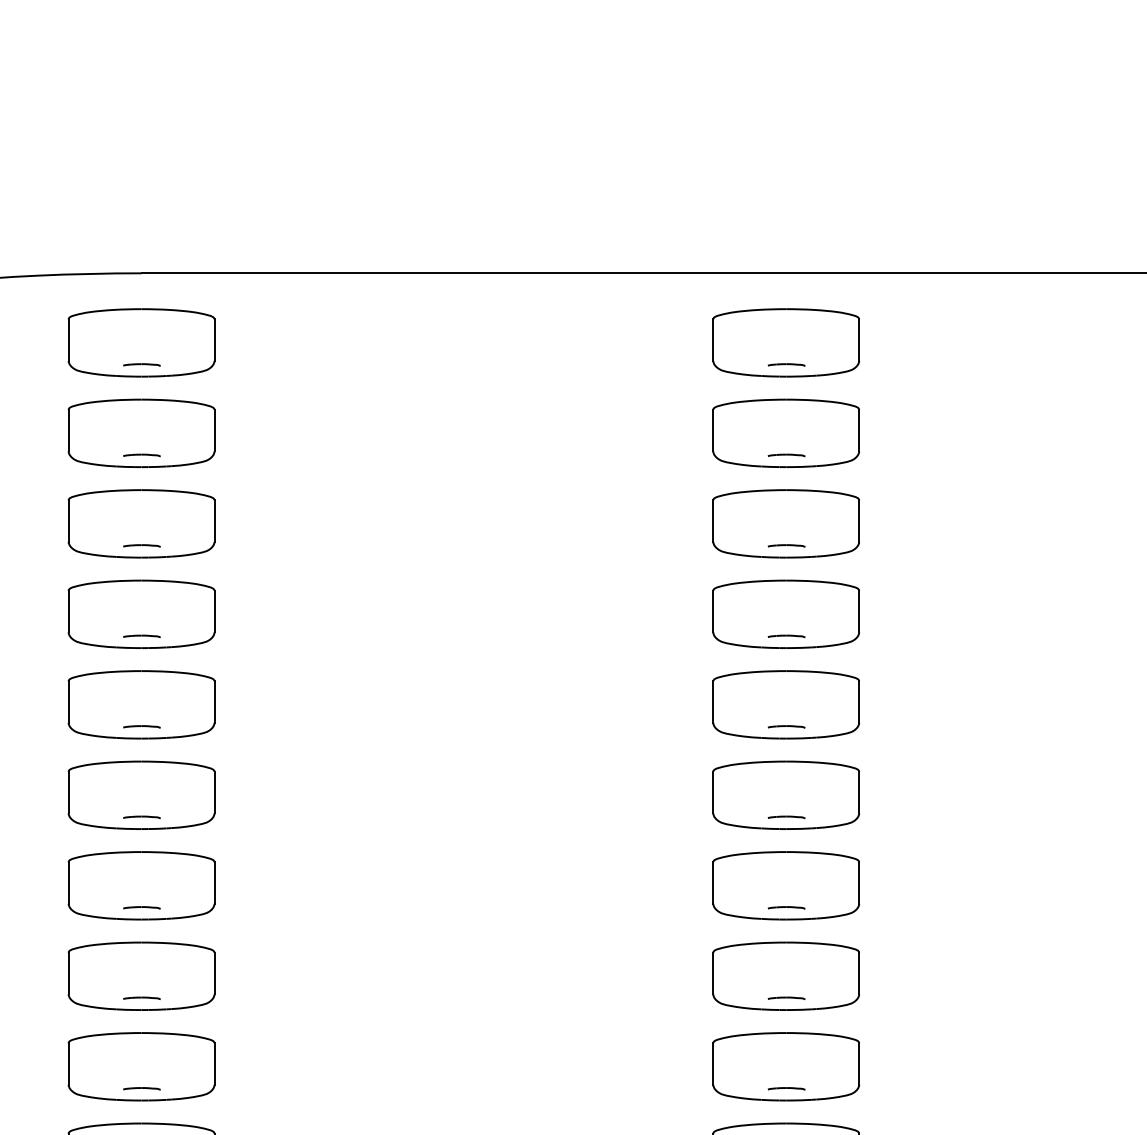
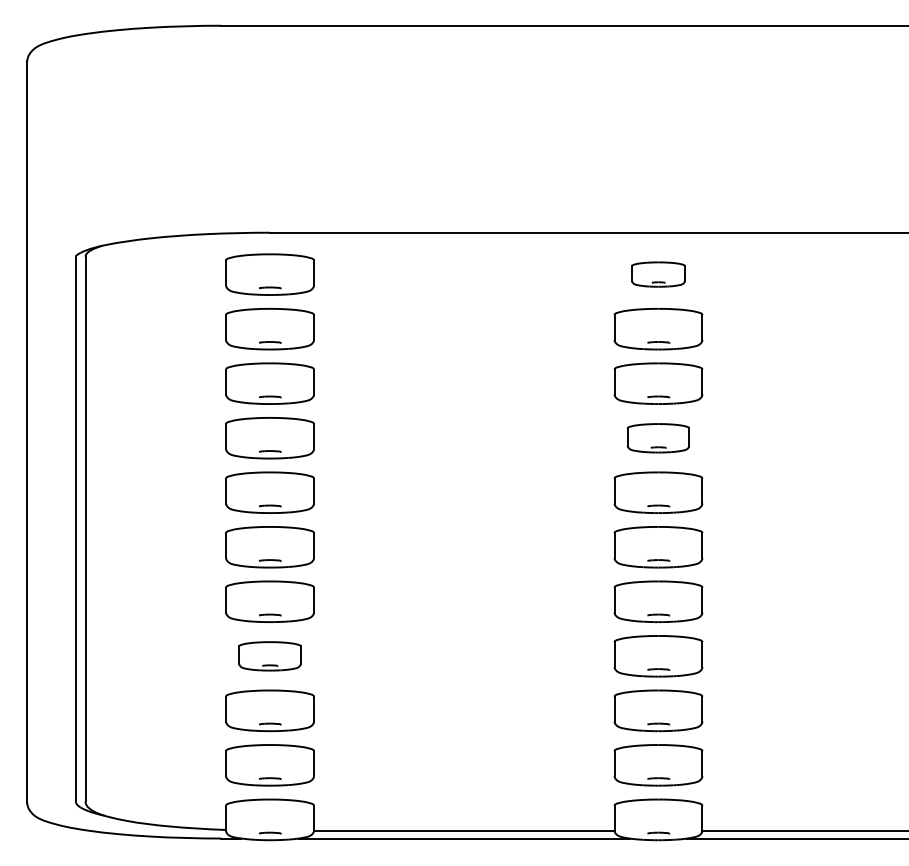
part: (786, 342) -> (658, 274), size x0.6
part: (786, 614) -> (658, 438), size x0.7
part: (140, 976) -> (269, 656), size x0.7

